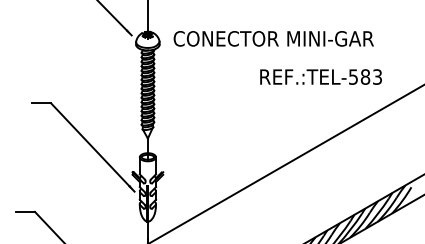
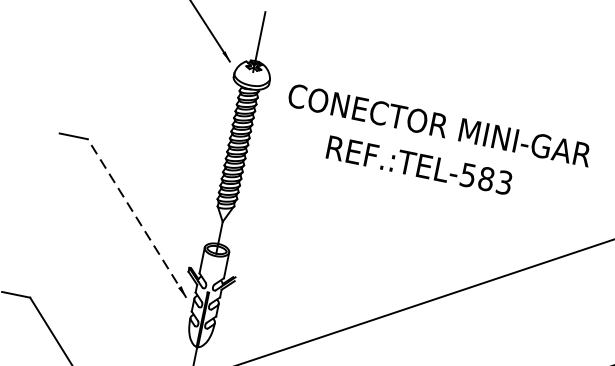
text: (273, 38) -> (439, 124), moved
text: (320, 76) -> (418, 164), moved
line: (92, 147) -> (136, 218), solid -> dashed

